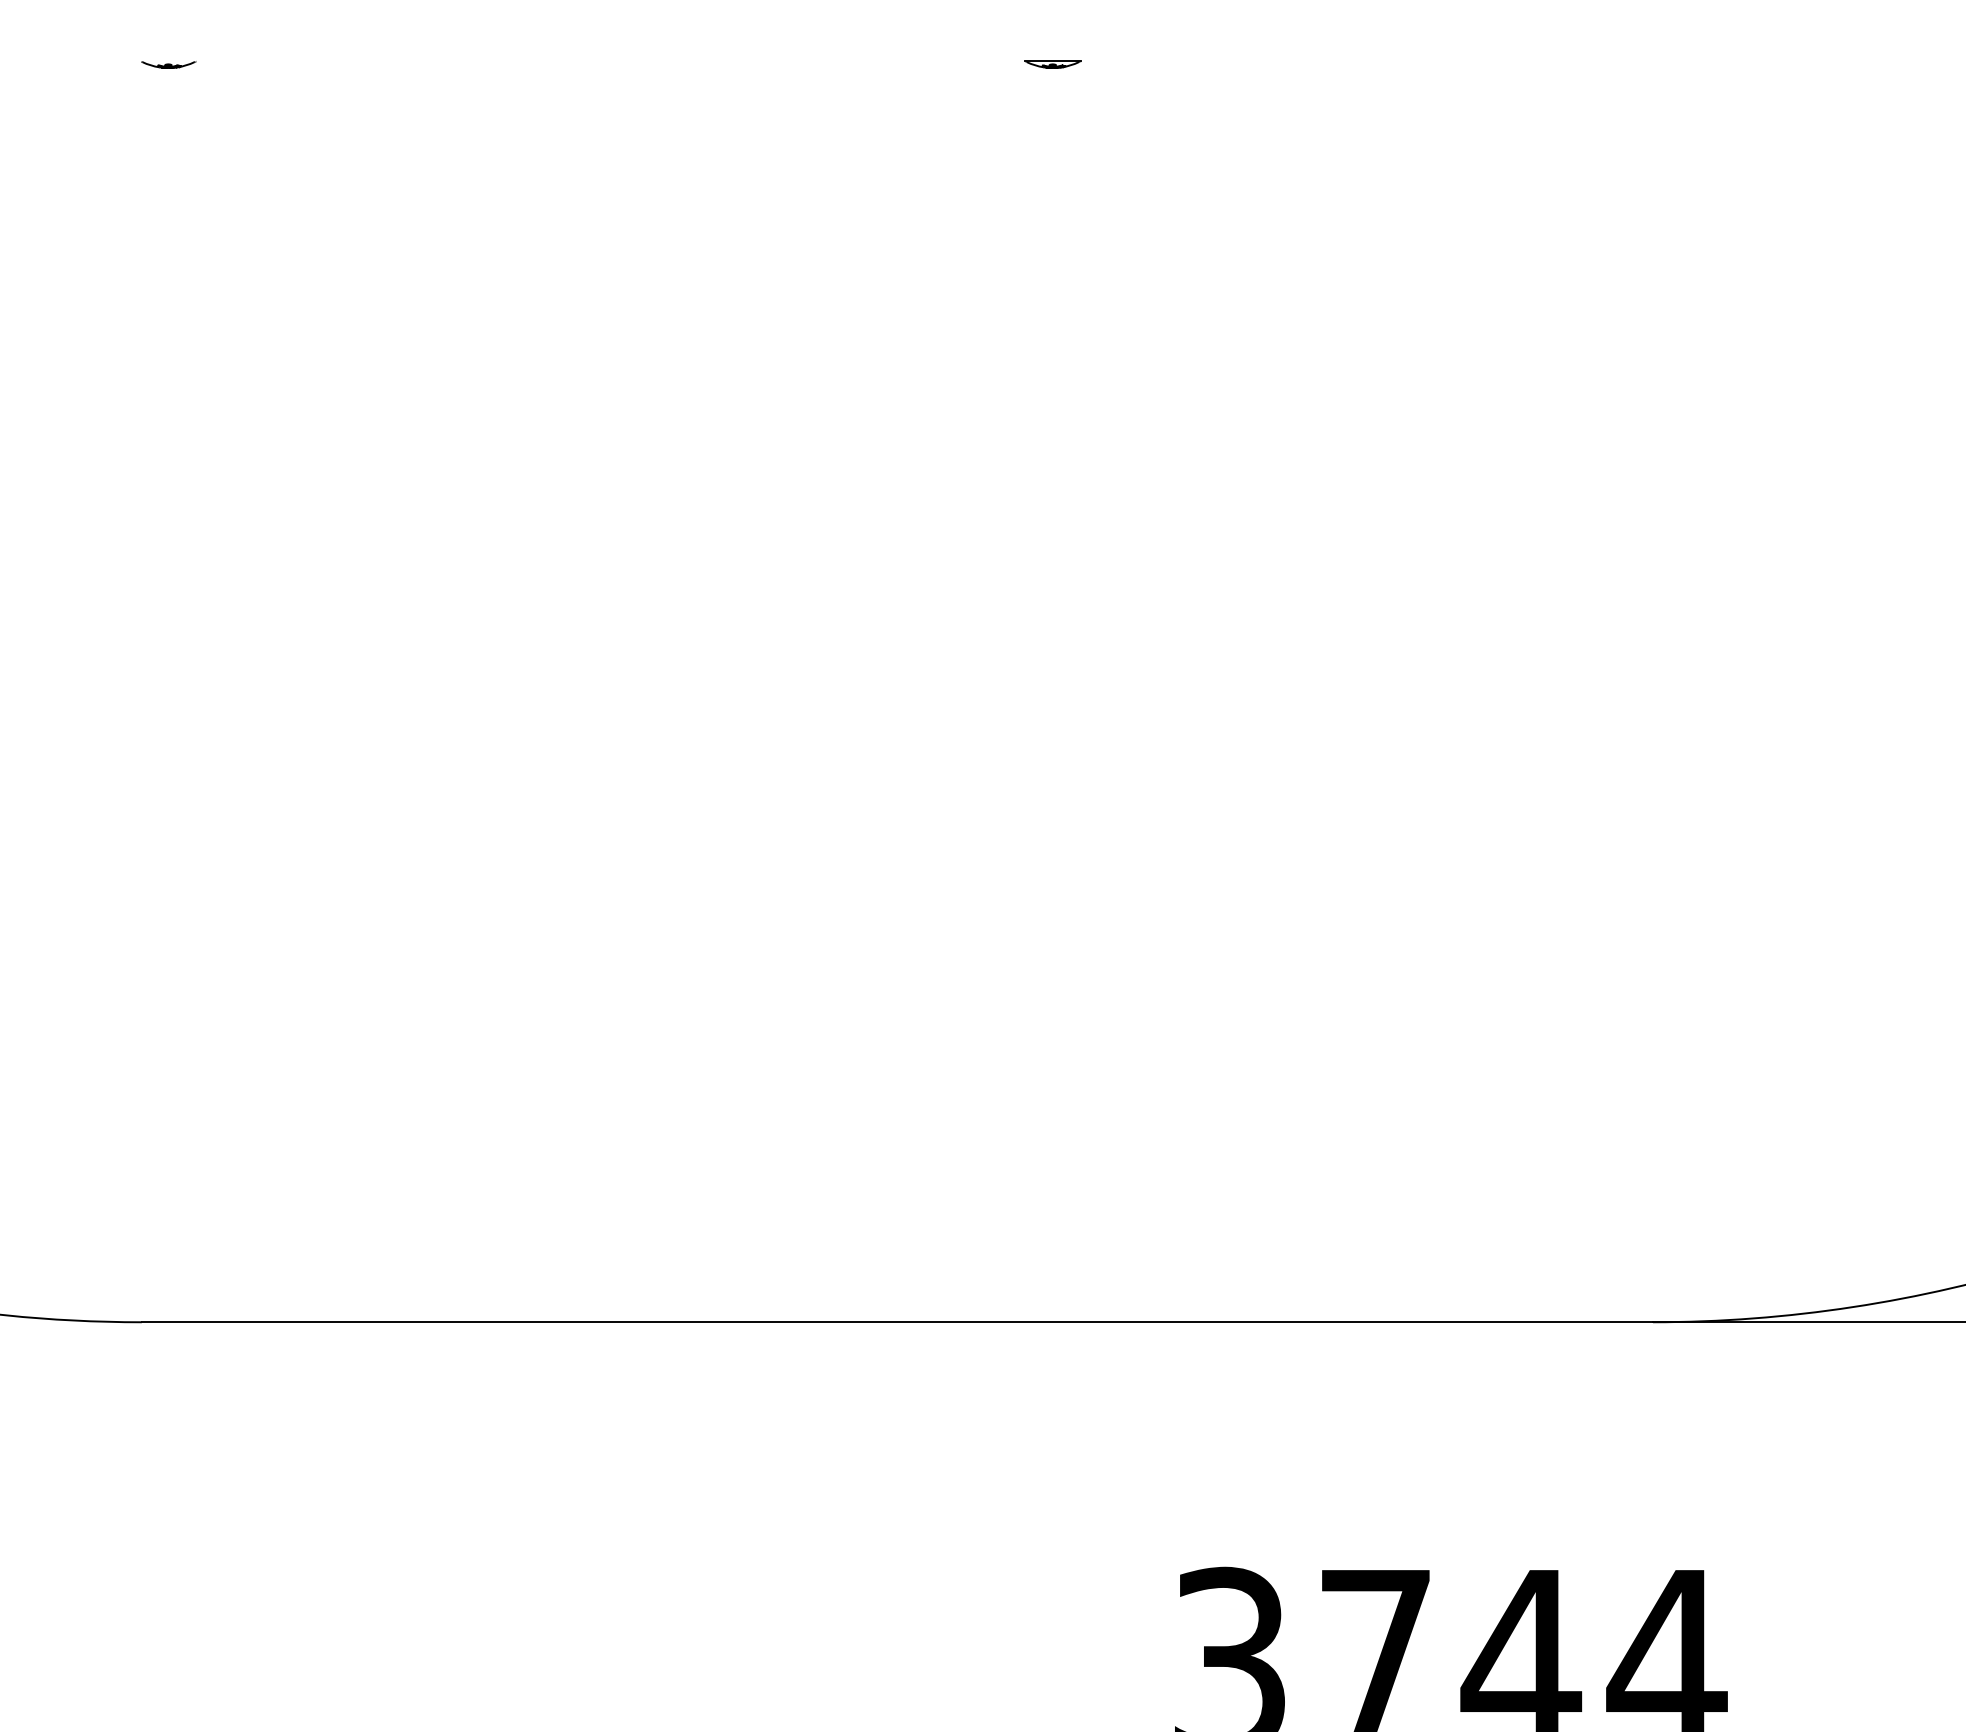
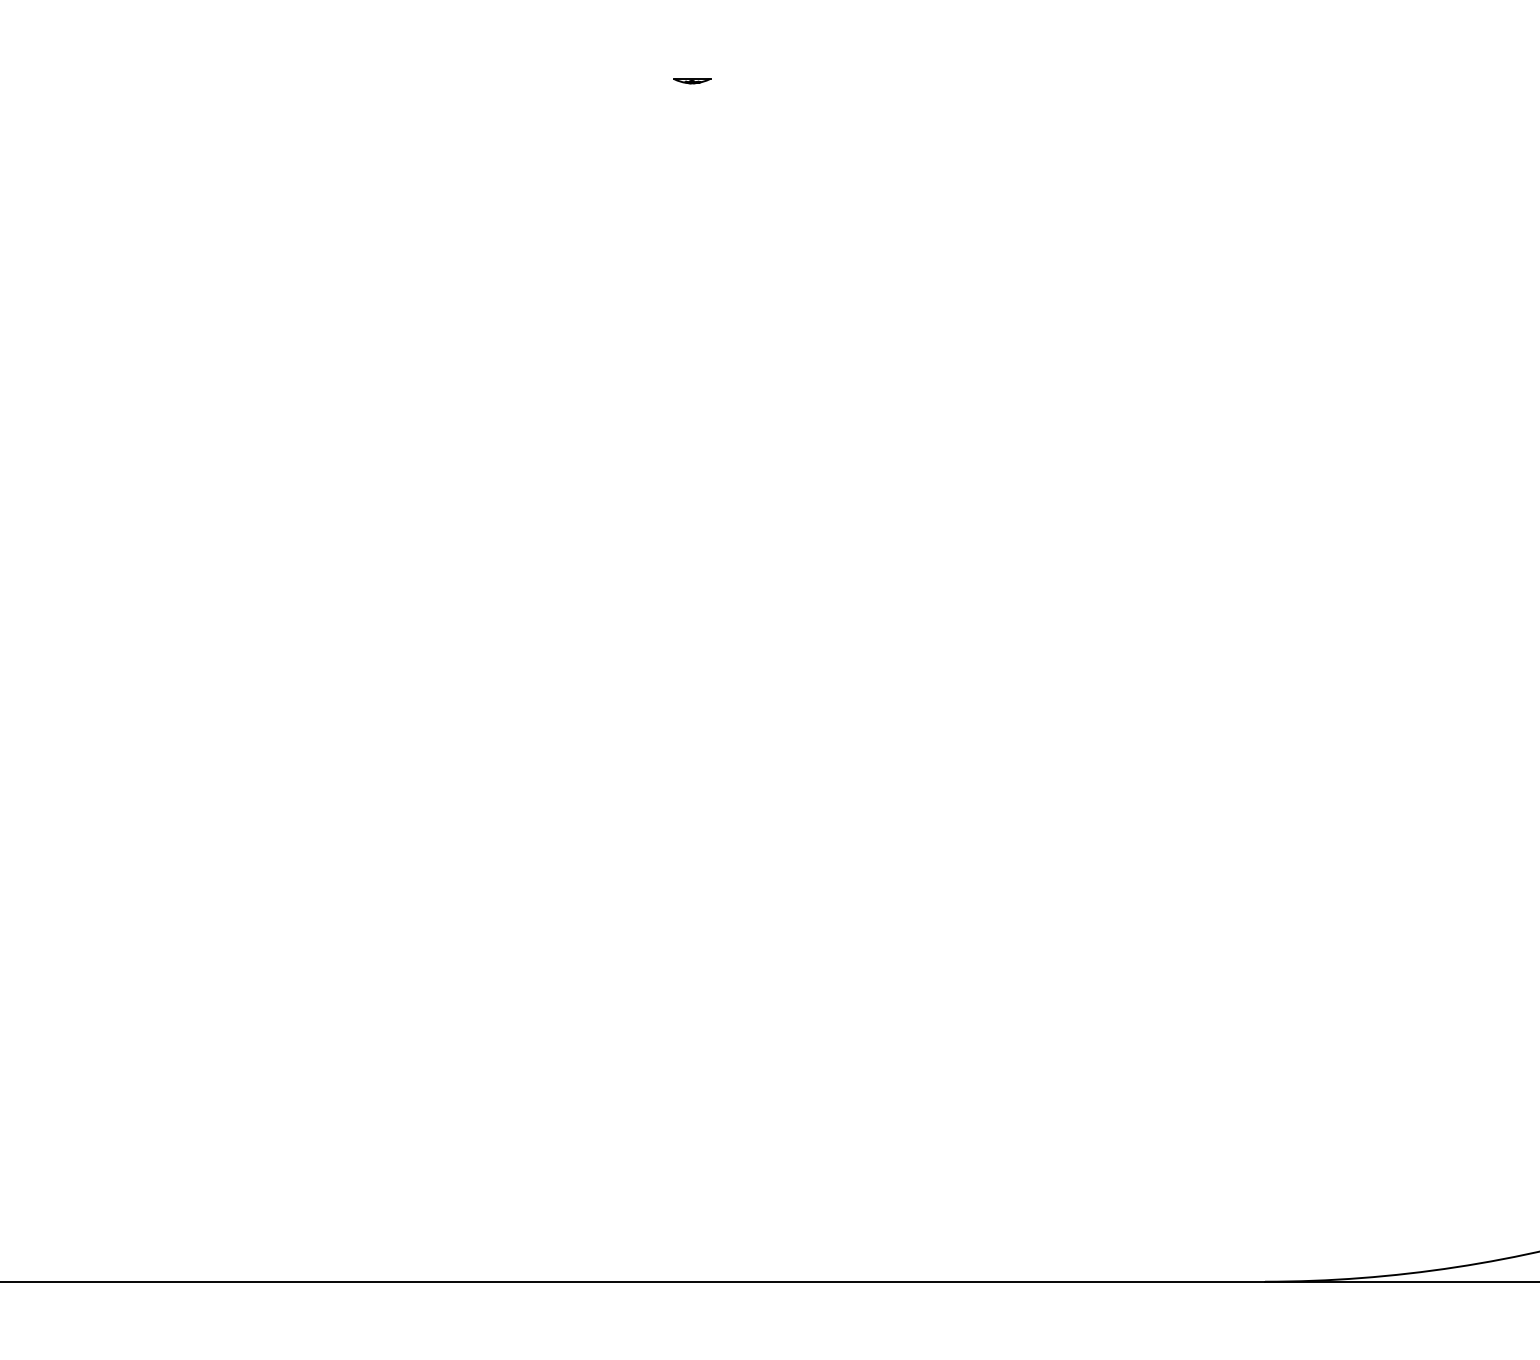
part: (1052, 64) -> (691, 80), size x0.7

